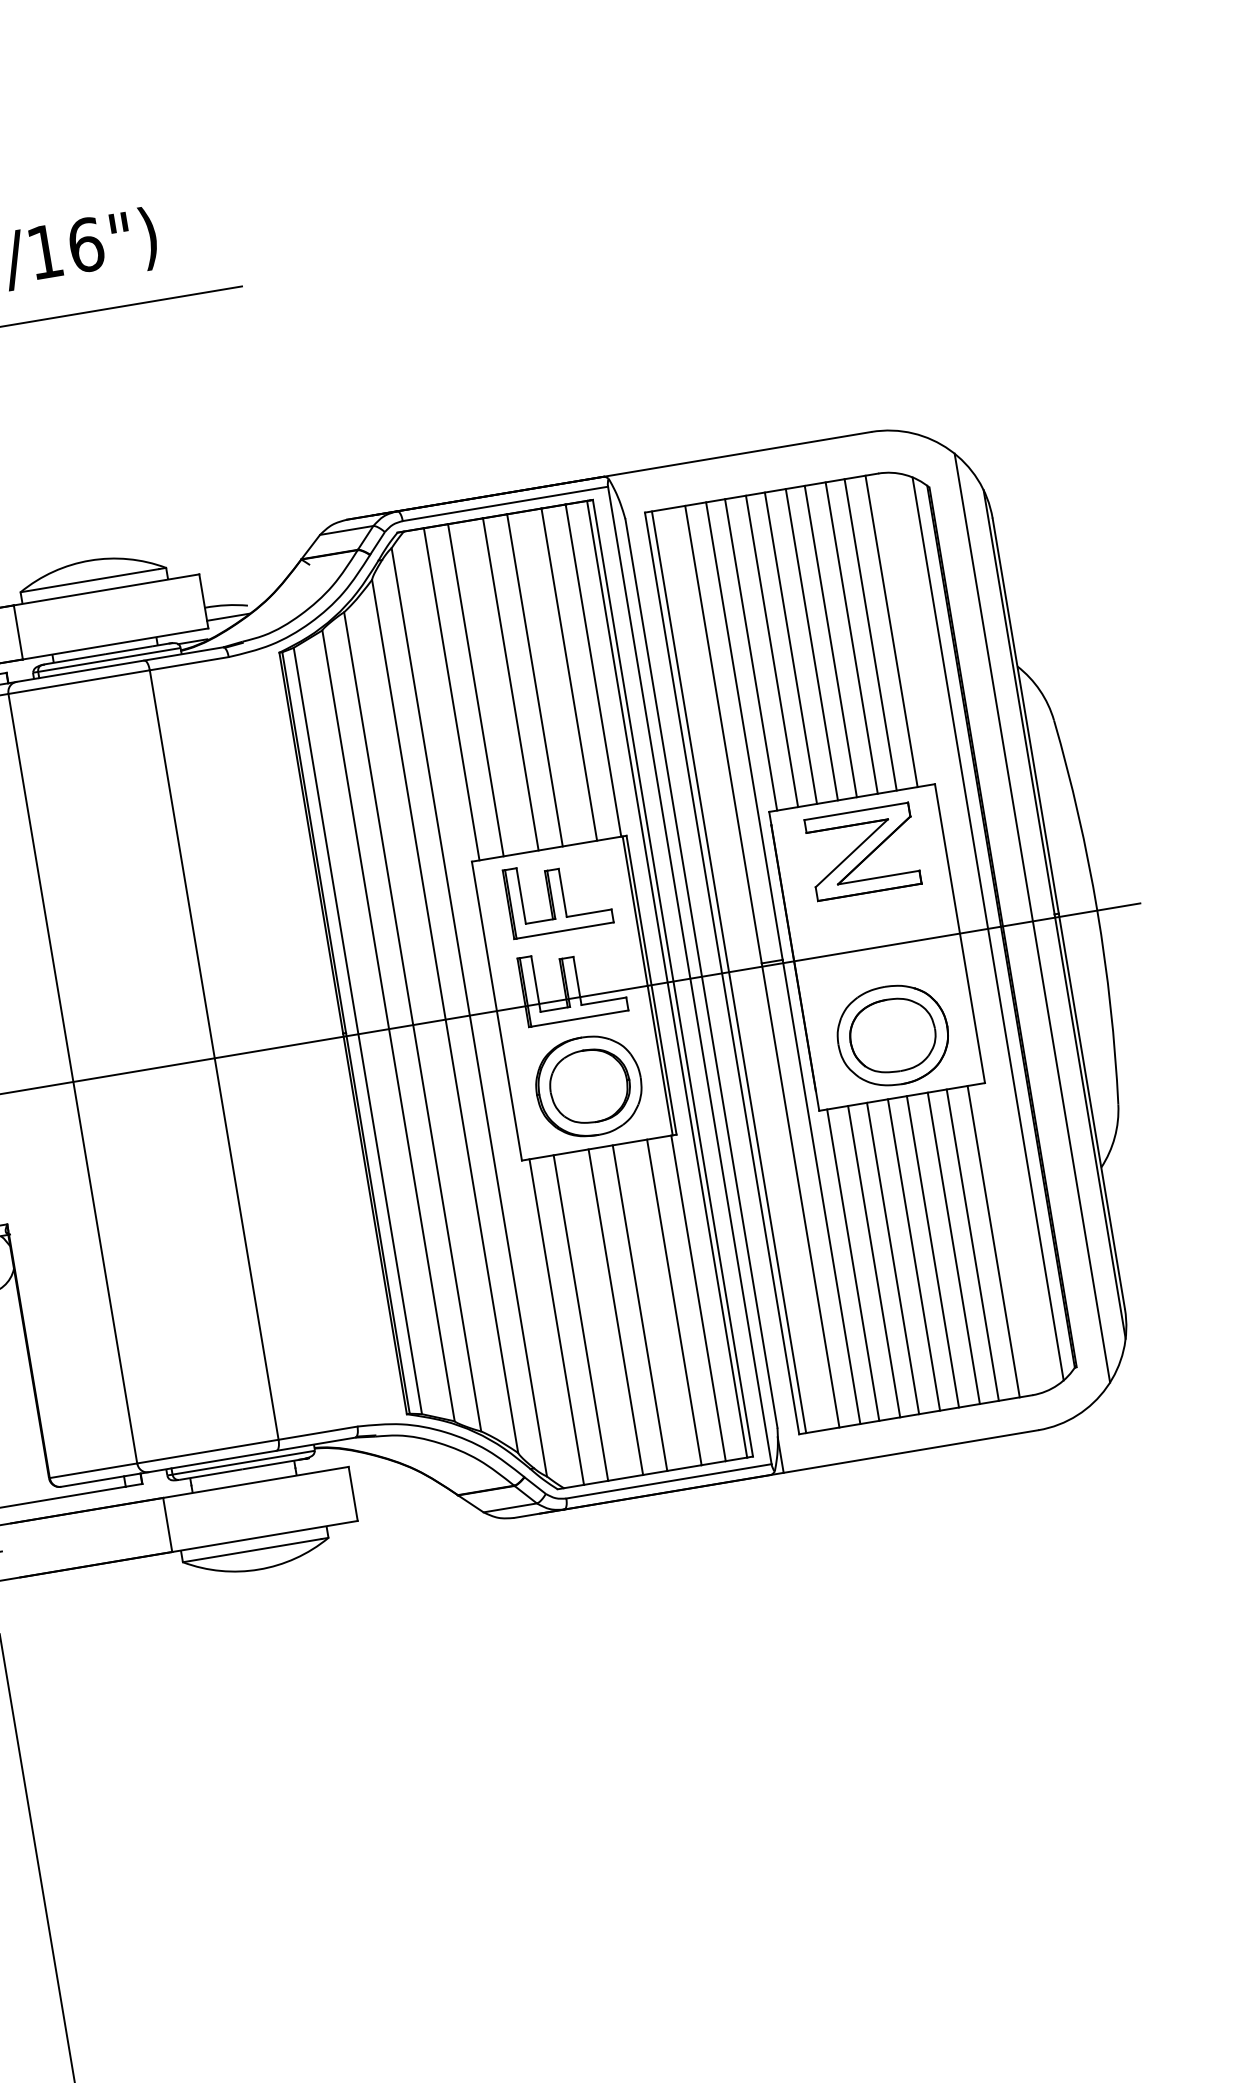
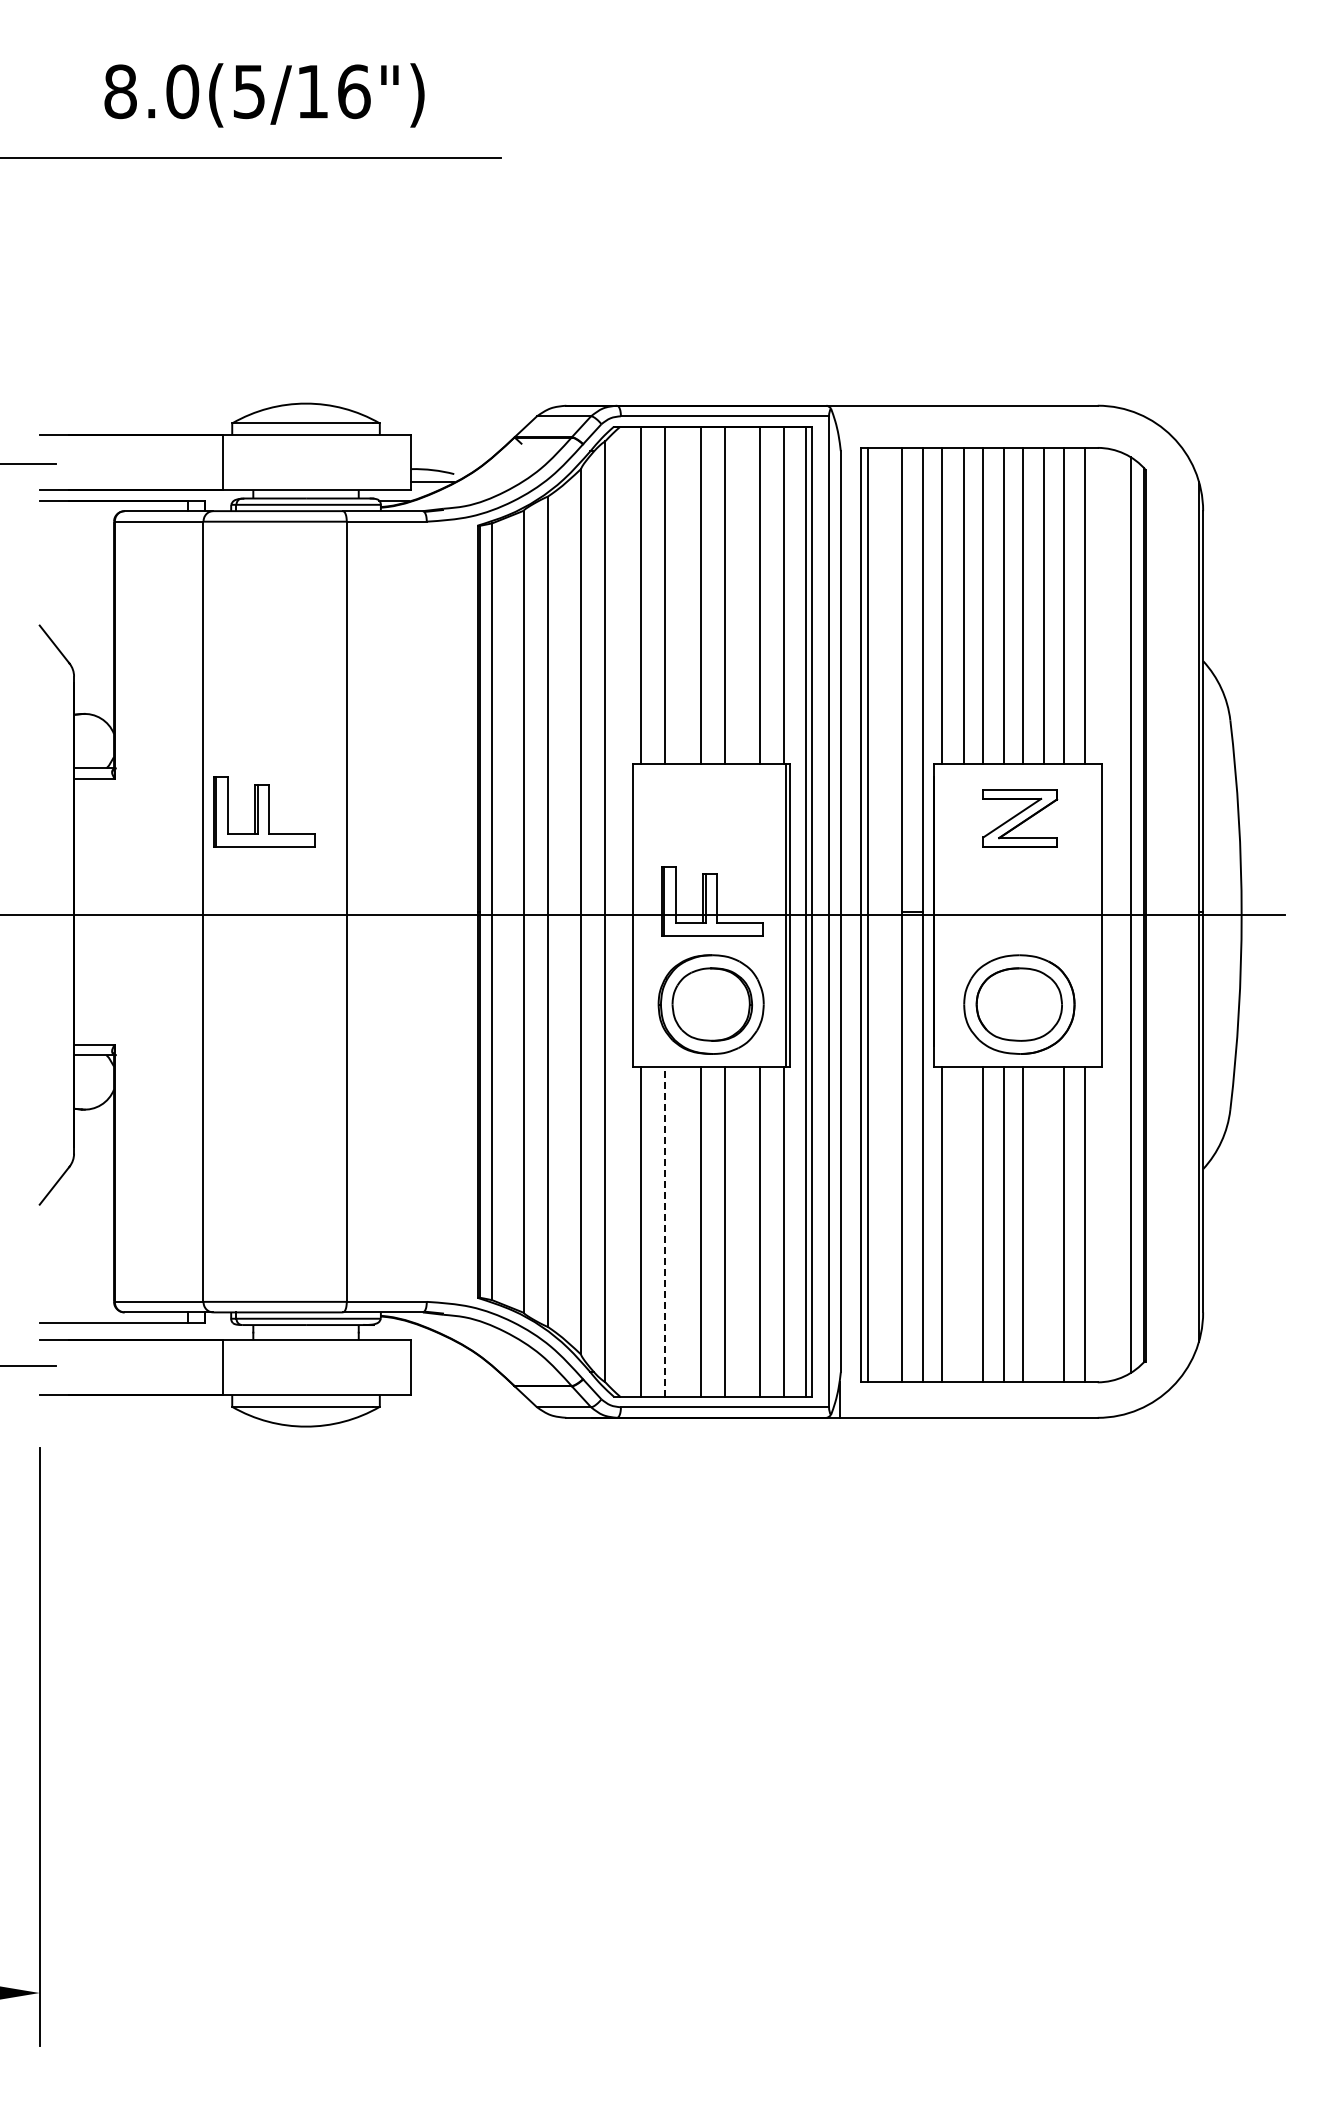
part: (862, 852) -> (1019, 818), size x0.7
part: (558, 895) -> (264, 811), moved
line: (1032, 917) -> (1176, 911), removed
line: (953, 1248) -> (1044, 1224), removed
line: (874, 1261) -> (963, 1224), removed
line: (581, 1317) -> (665, 1231), solid -> dashed

